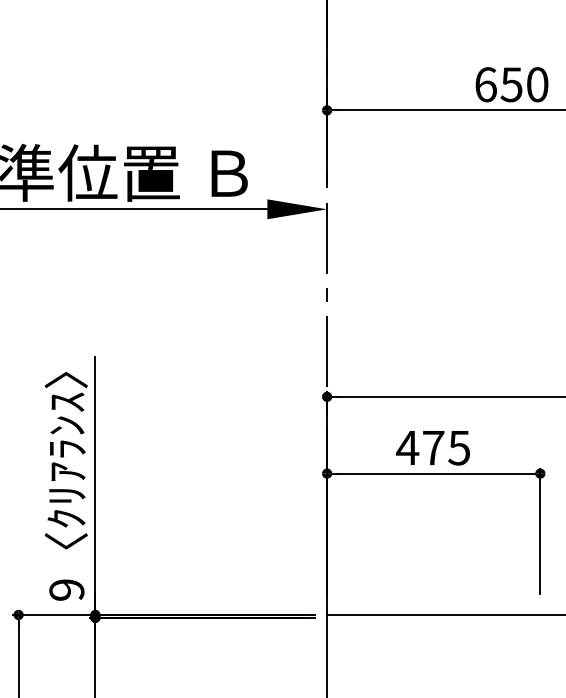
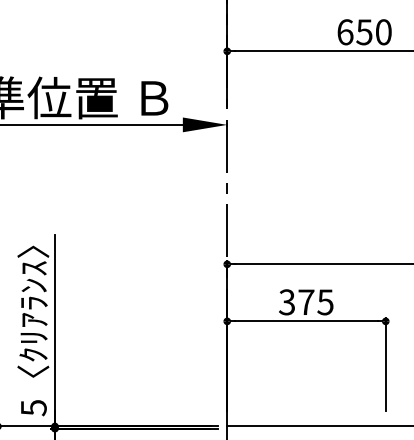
text: (407, 447) -> (287, 301), 475 -> 375
text: (66, 590) -> (33, 408), 9 -> 5

